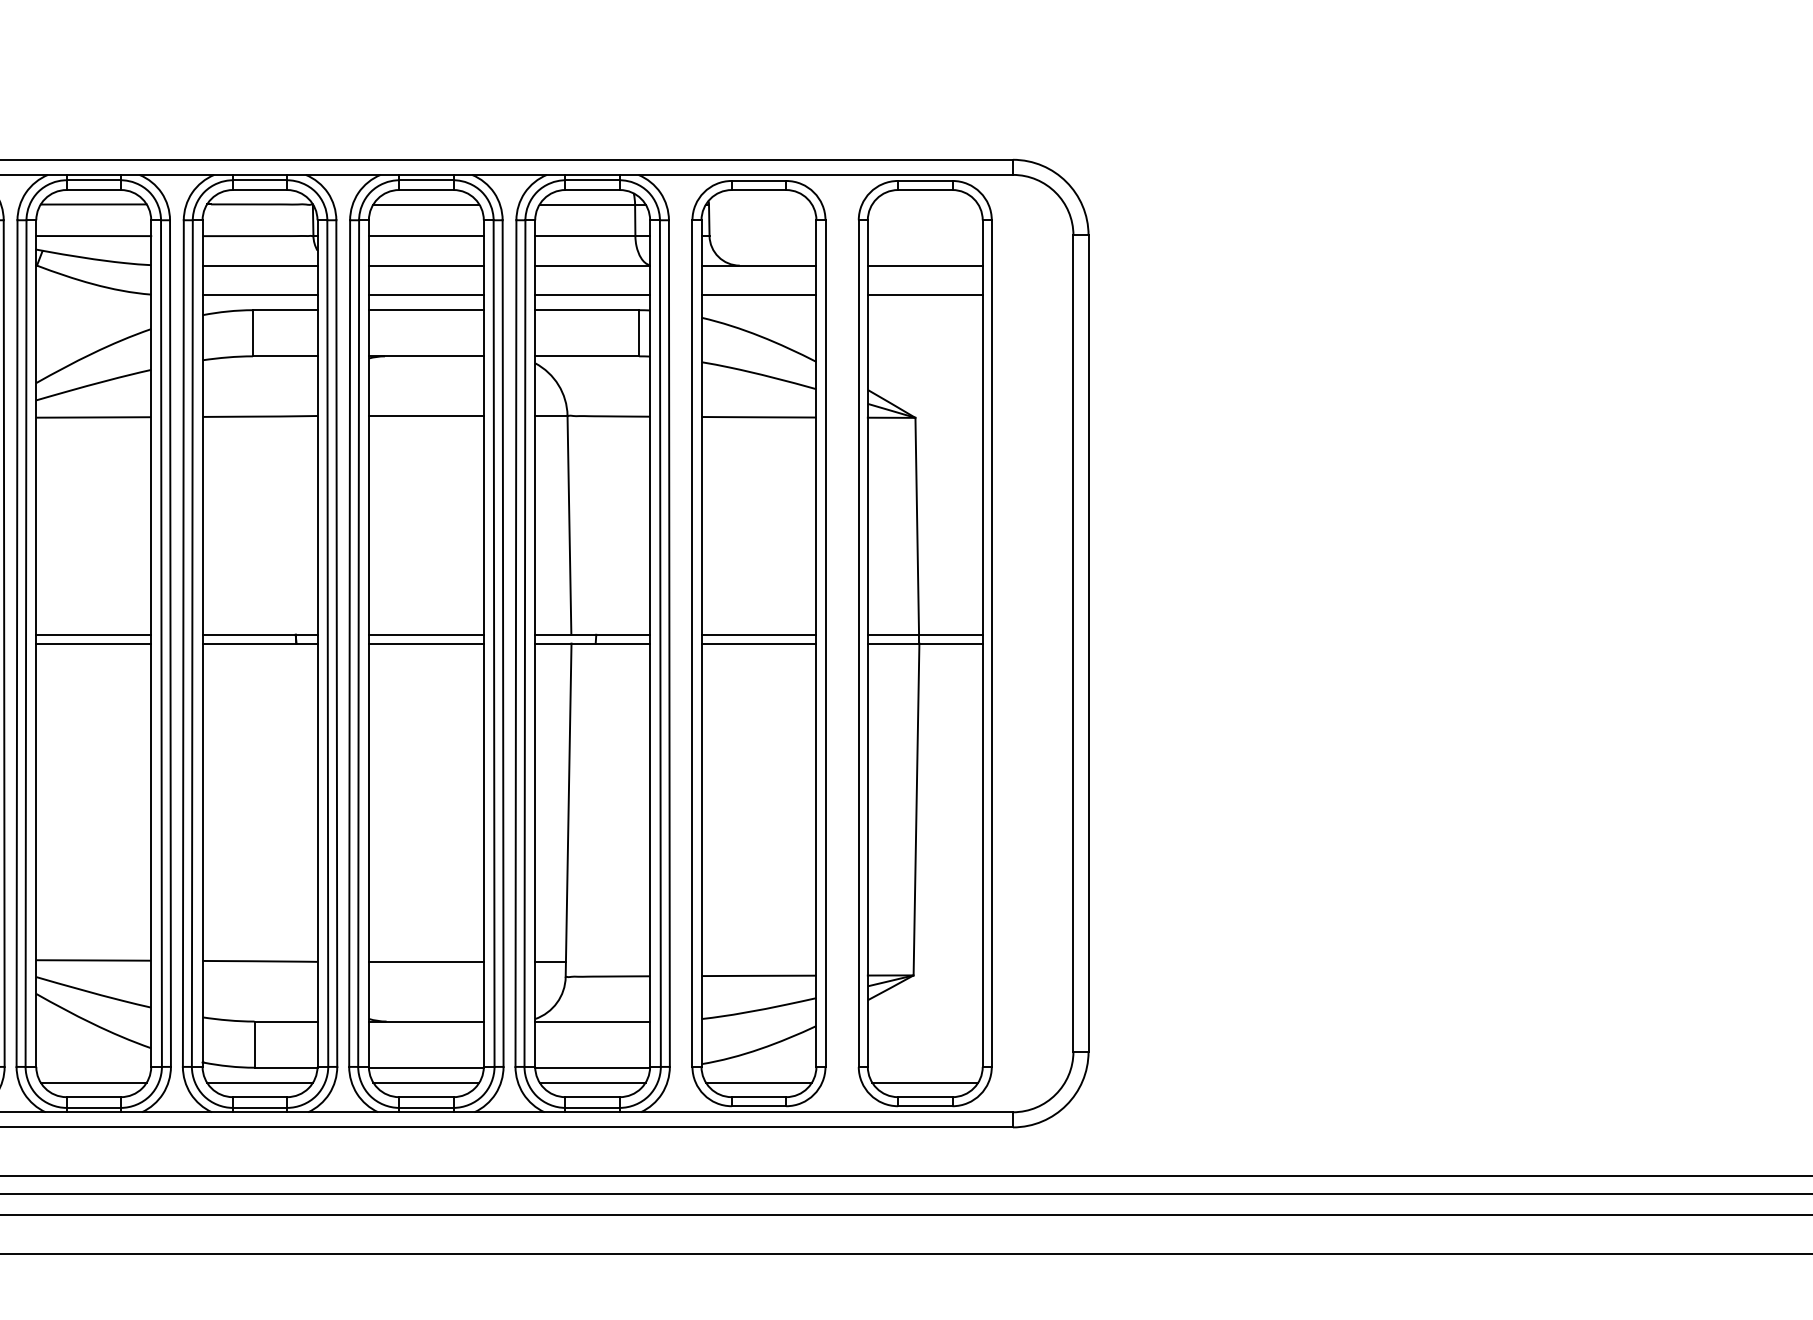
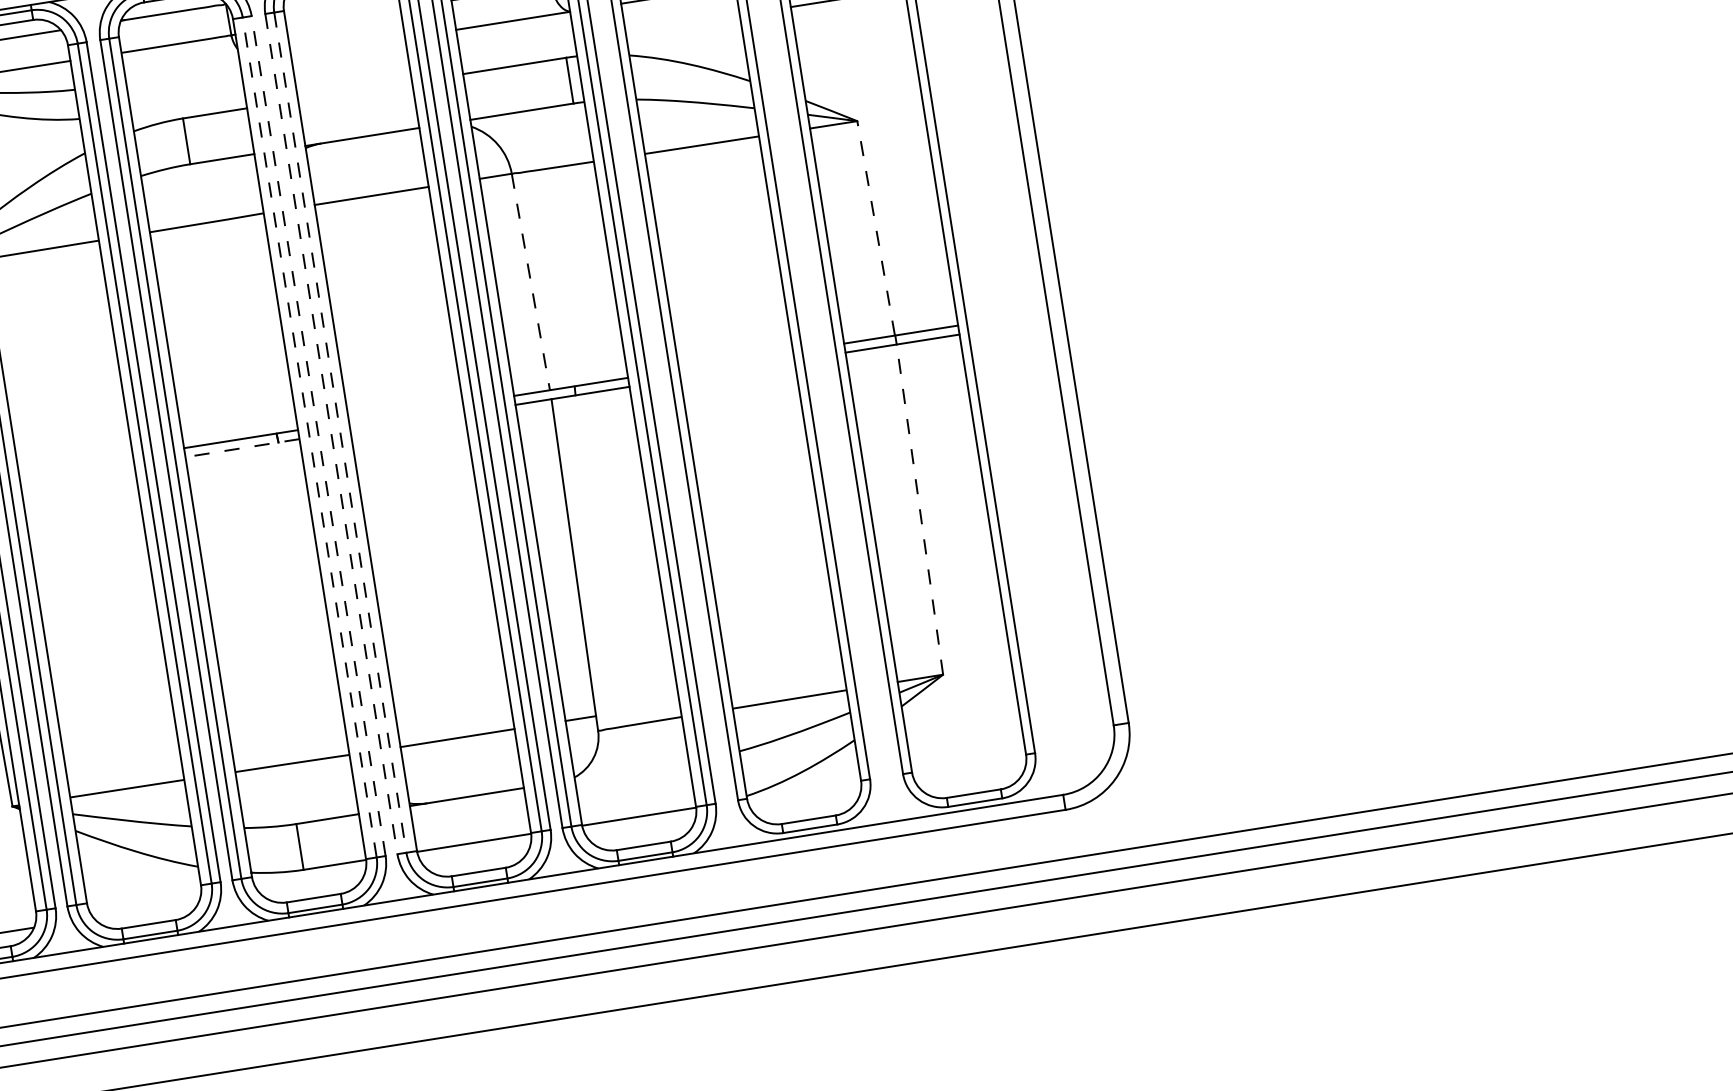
line: (425, 235) -> (342, 17), removed
line: (259, 265) -> (182, 73), removed
line: (425, 265) -> (347, 46), removed
line: (259, 295) -> (187, 102), removed
line: (425, 295) -> (351, 76), removed
line: (592, 295) -> (517, 50), removed
line: (758, 295) -> (682, 24), removed
line: (425, 310) -> (354, 91), removed
line: (569, 525) -> (530, 282), solid -> dashed
line: (917, 525) -> (876, 227), solid -> dashed
line: (93, 634) -> (75, 465), removed
line: (425, 634) -> (405, 413), removed
line: (758, 634) -> (735, 360), removed
line: (93, 643) -> (77, 474), removed
line: (259, 643) -> (241, 448), solid -> dashed
line: (327, 643) -> (309, 437), solid -> dashed
line: (336, 643) -> (318, 436), solid -> dashed
line: (425, 643) -> (406, 422), removed
line: (758, 643) -> (737, 369), removed
line: (349, 644) -> (331, 434), solid -> dashed
line: (358, 644) -> (340, 433), solid -> dashed
line: (916, 809) -> (919, 509), solid -> dashed
line: (592, 1021) -> (631, 770), removed
line: (93, 1082) -> (146, 909), removed
line: (260, 1082) -> (311, 883), removed
line: (426, 1082) -> (476, 857), removed
line: (592, 1082) -> (641, 831), removed
line: (758, 1082) -> (806, 805), removed
line: (925, 1082) -> (971, 779), removed

